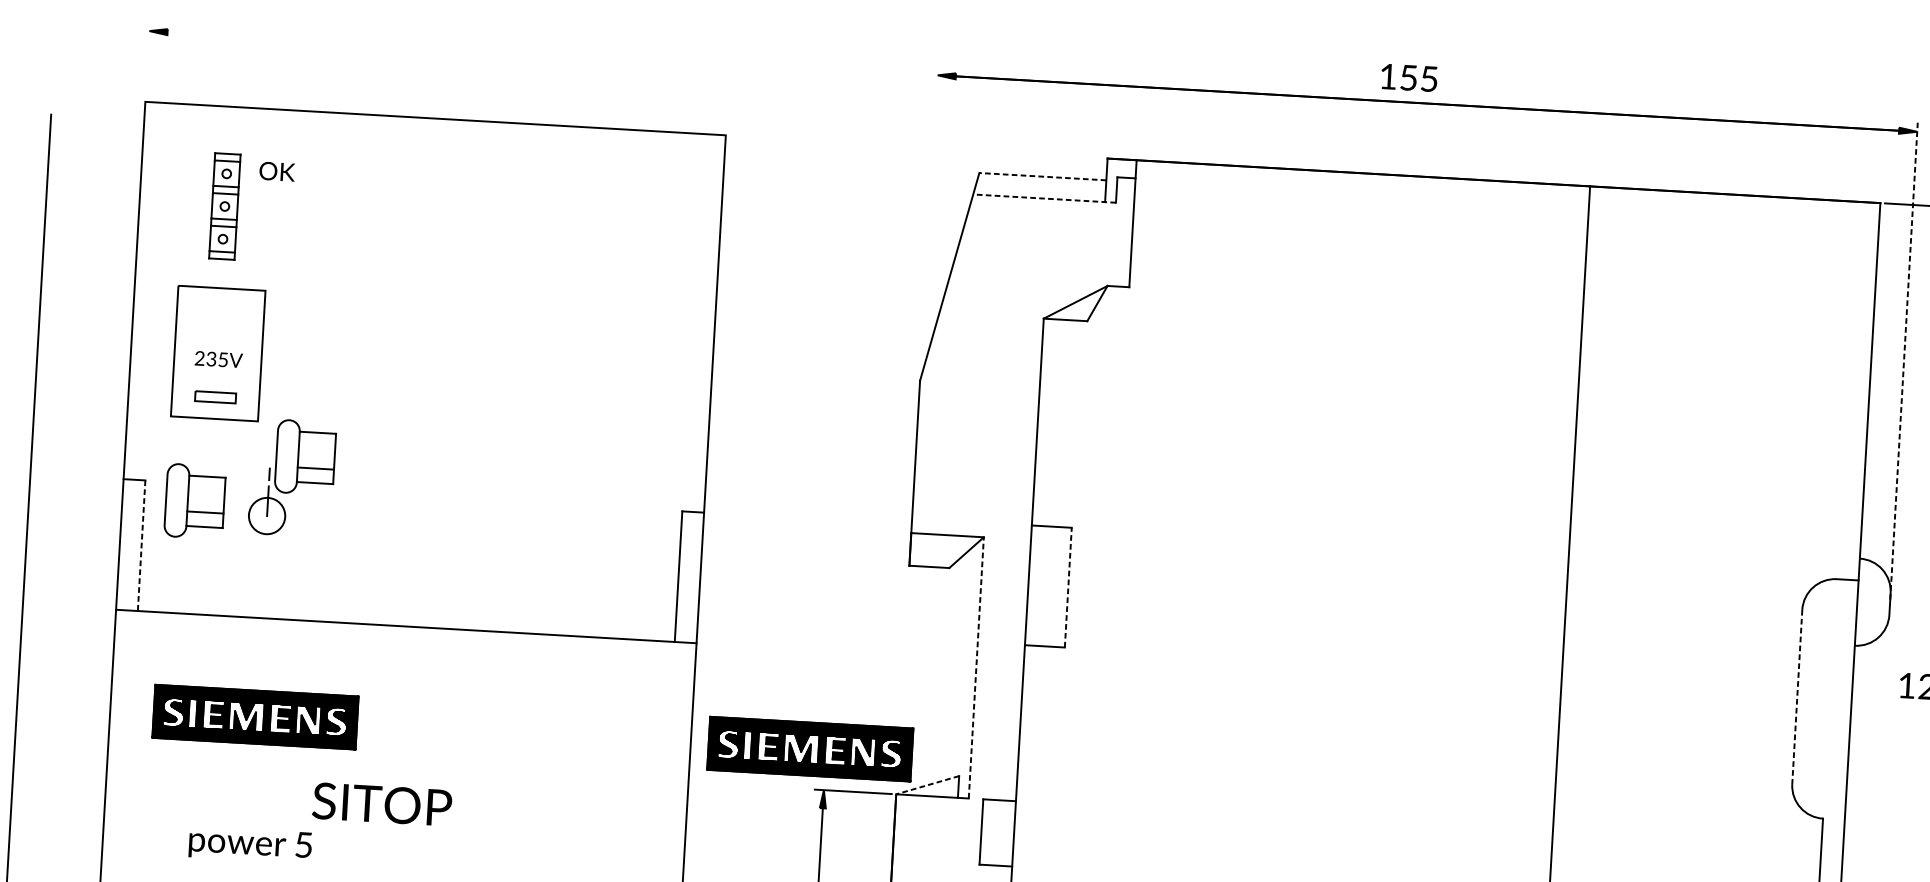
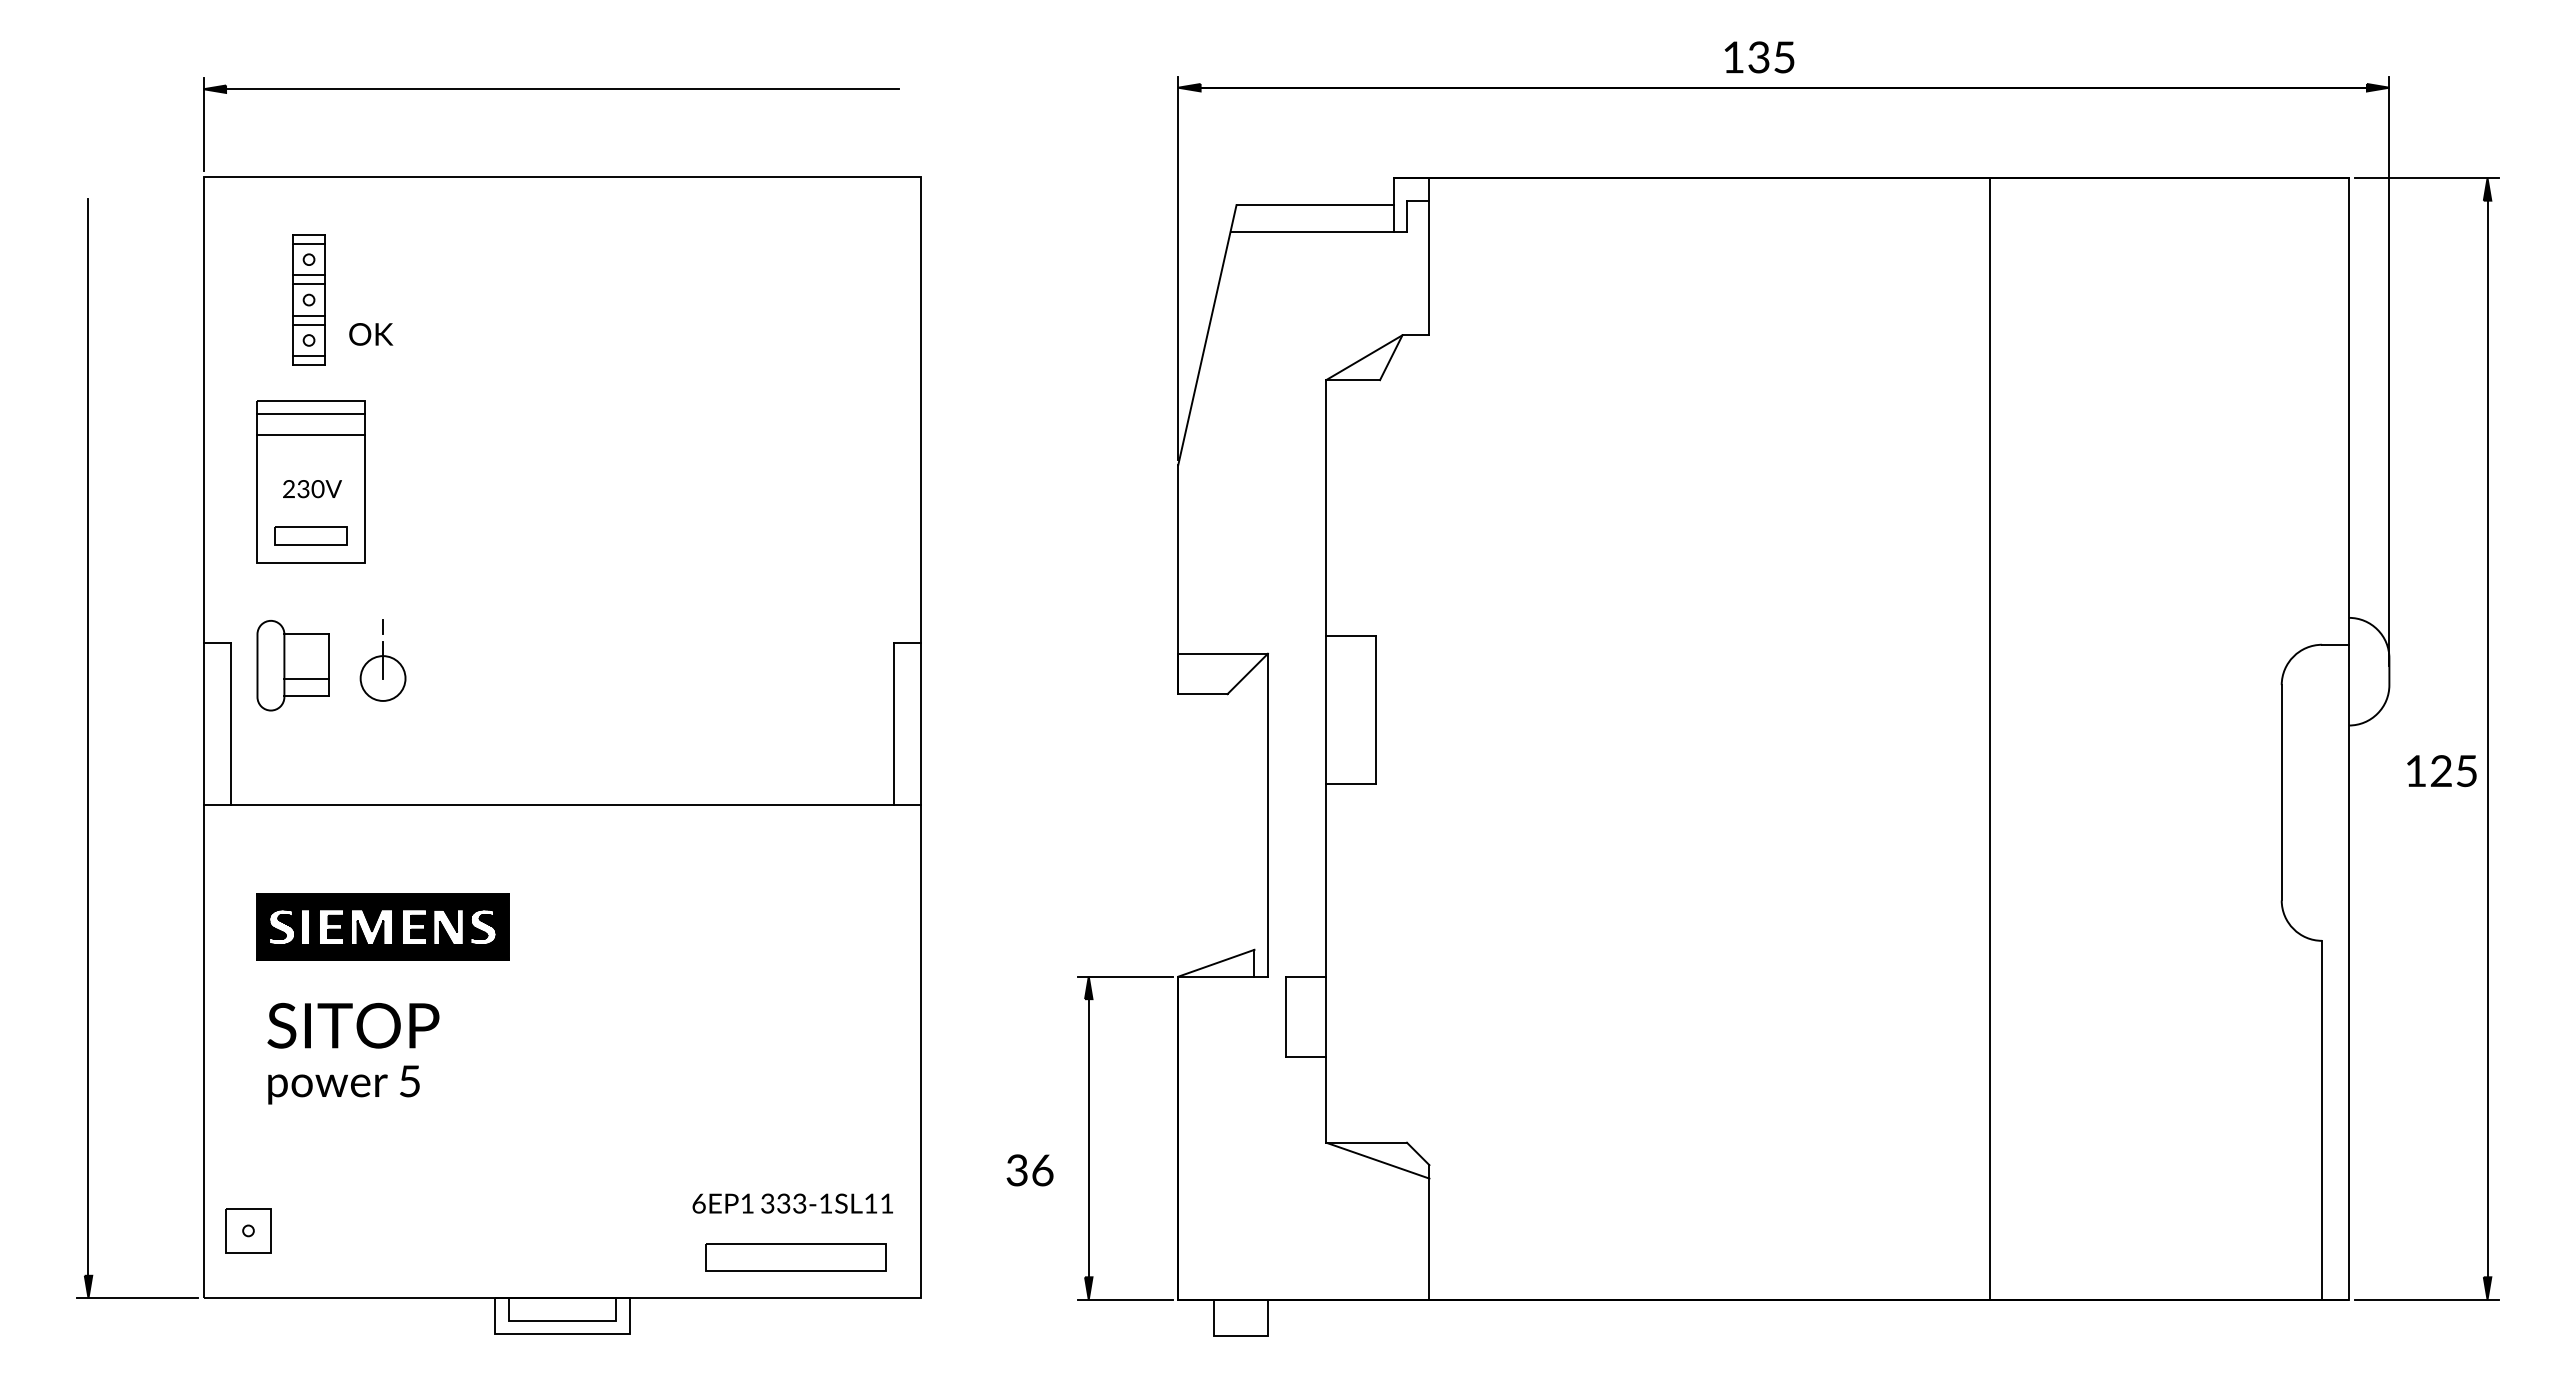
line: (439, 48) -> (562, 89), added
line: (147, 59) -> (203, 124), added
text: (1408, 77) -> (1758, 57), 155 -> 135
text: (277, 171) -> (371, 334), moved
line: (1043, 176) -> (1315, 205), dashed -> solid
line: (1044, 198) -> (1318, 232), dashed -> solid
line: (929, 220) -> (1178, 267), added
line: (221, 298) -> (311, 413), added
line: (220, 315) -> (311, 434), added
text: (222, 360) -> (317, 489), 235V -> 230V
line: (1904, 361) -> (2389, 371), dashed -> solid
part: (215, 396) -> (310, 535), size x1.43
part: (304, 457) -> (425, 603), removed
line: (141, 546) -> (230, 724), dashed -> solid
line: (1068, 587) -> (1375, 709), dashed -> solid
line: (976, 667) -> (1267, 814), dashed -> solid
line: (1797, 696) -> (2281, 792), dashed -> solid
part: (809, 748) -> (1068, 926), removed
line: (927, 785) -> (1215, 963), dashed -> solid
text: (382, 804) -> (353, 1025), moved
text: (250, 844) -> (343, 1084), moved

